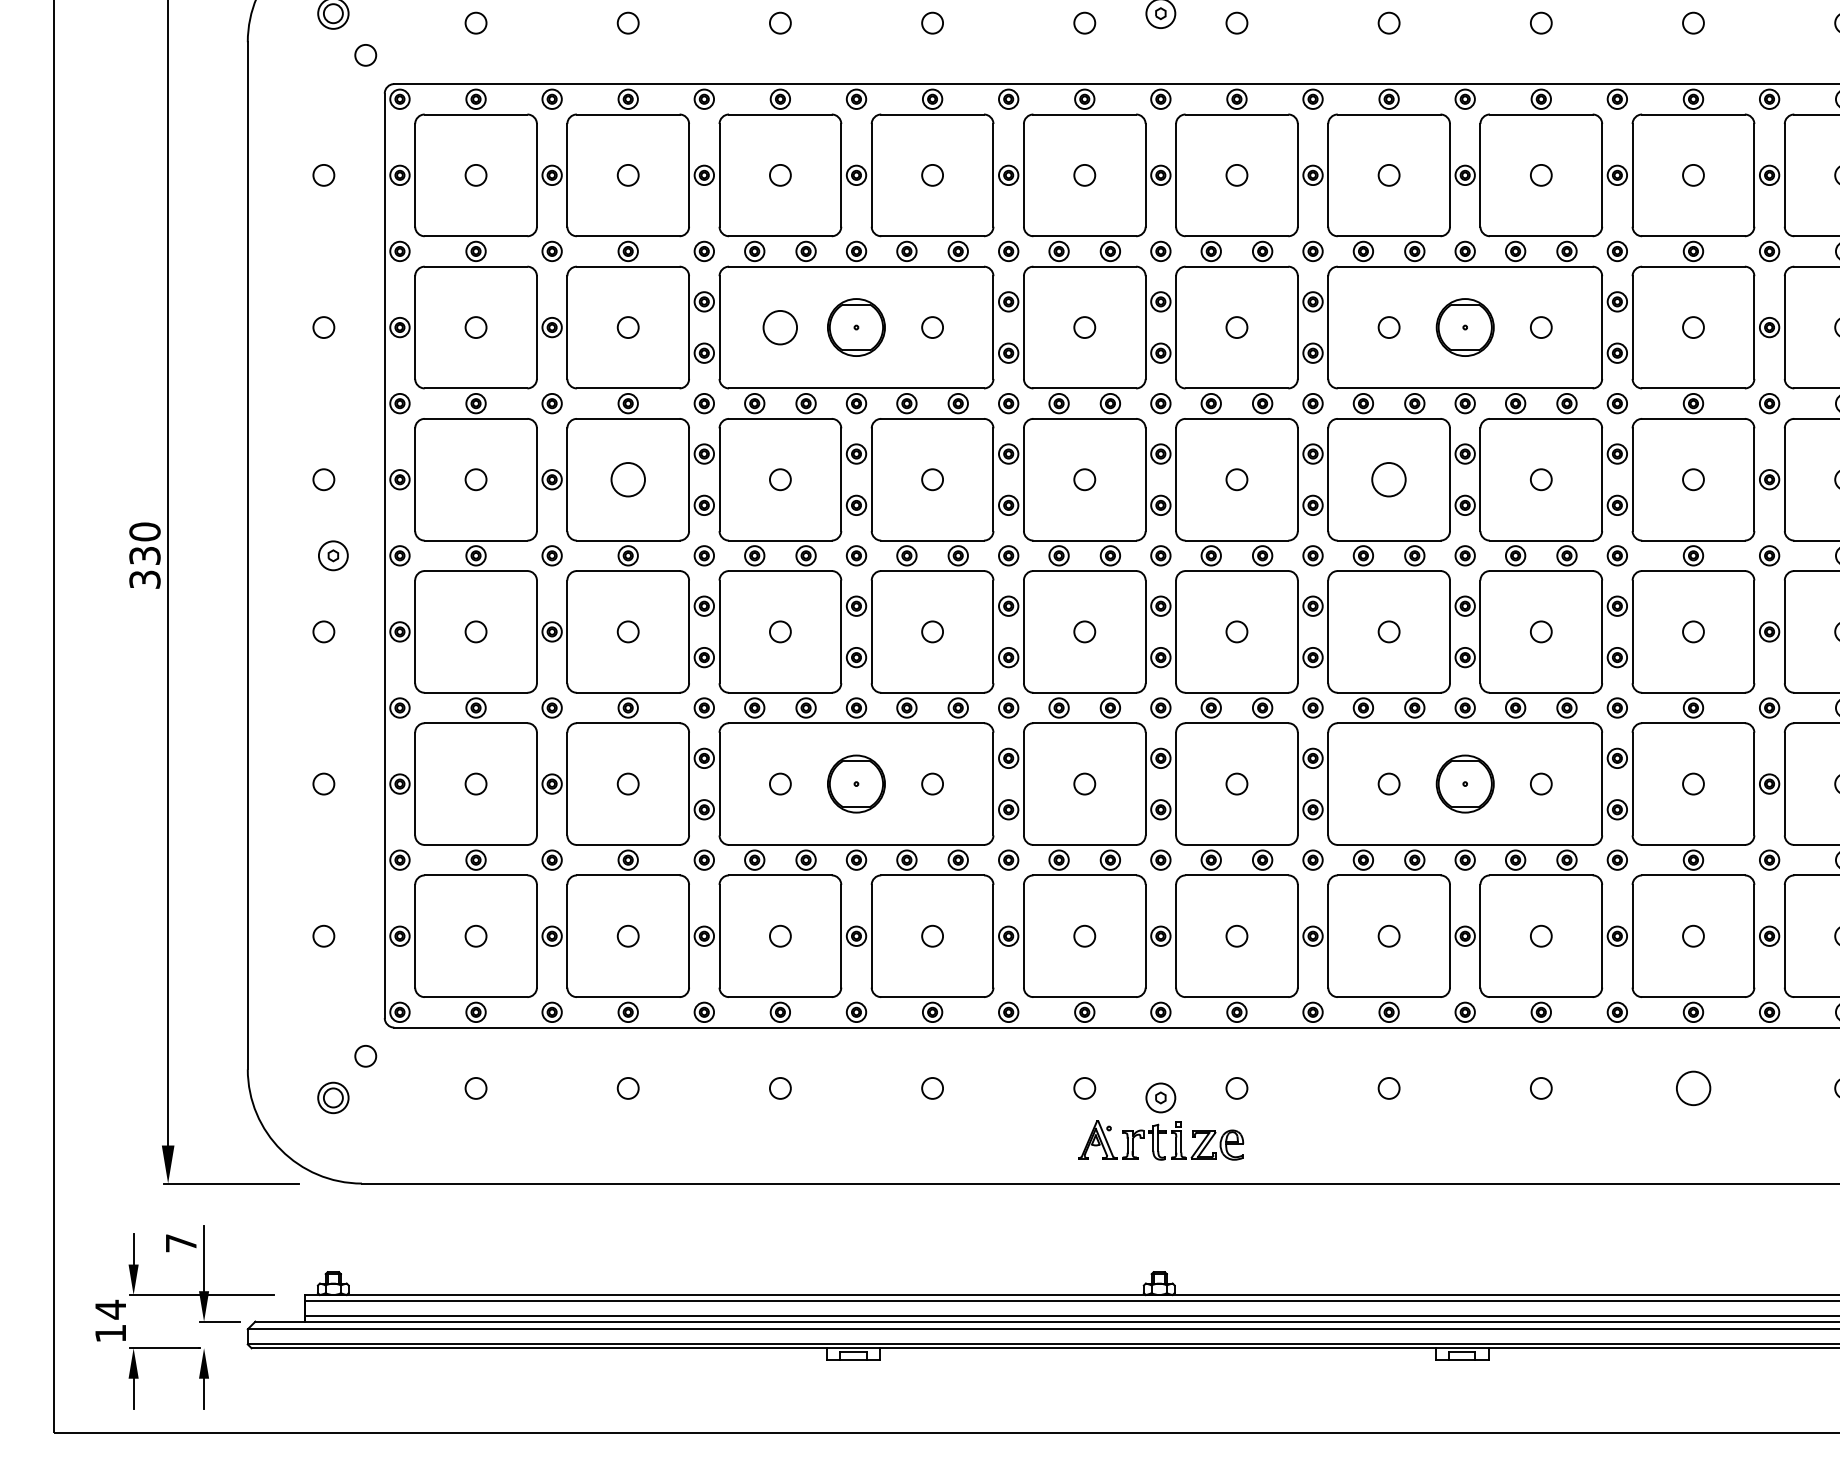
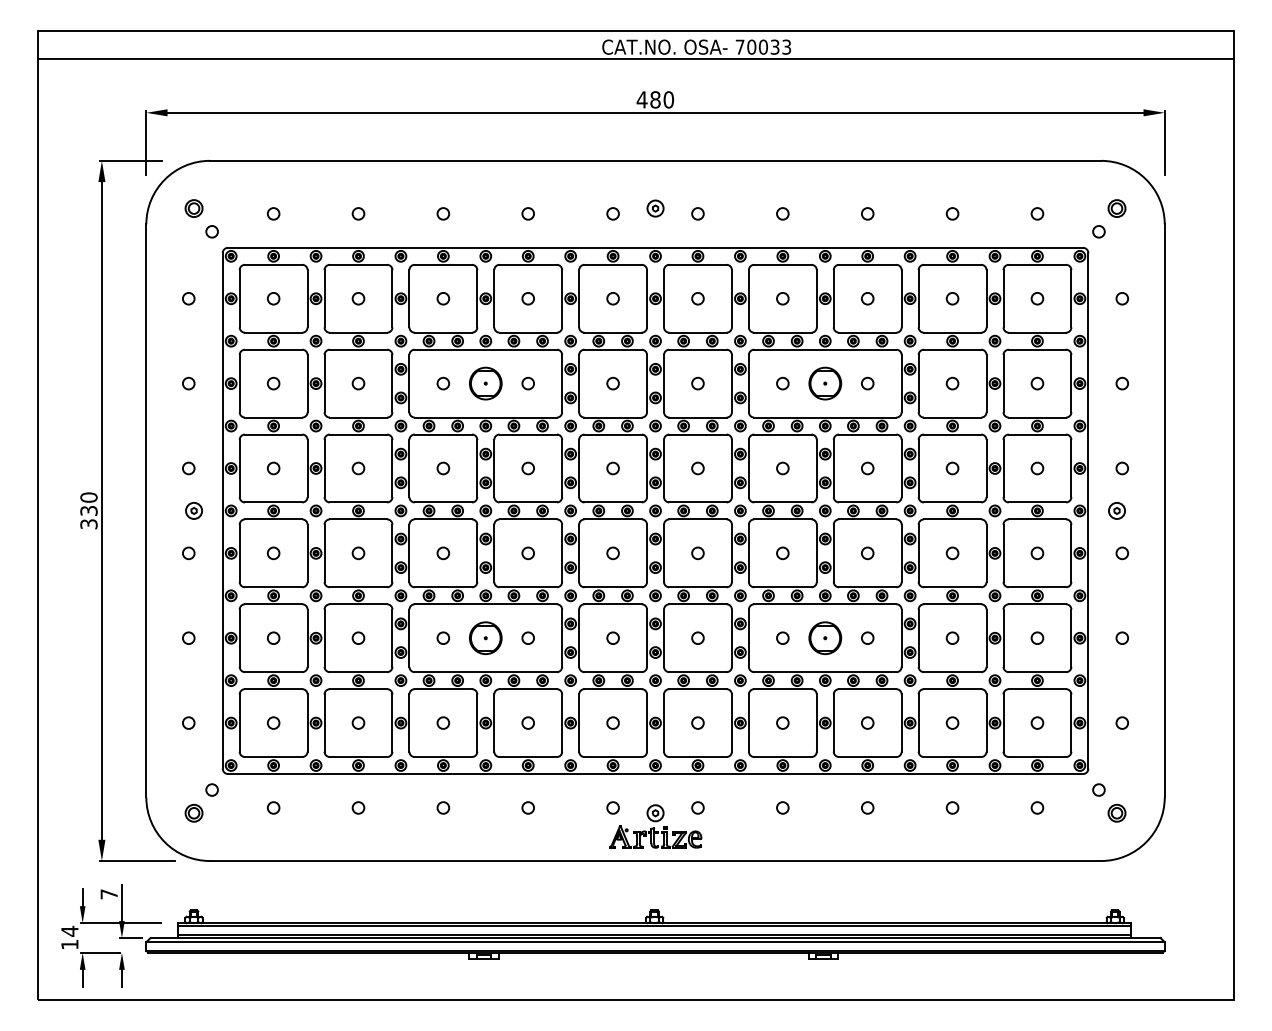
circle: (780, 327) -> (443, 383), size x0.62
circle: (628, 479) -> (358, 468), size x0.62
circle: (1388, 479) -> (782, 468), size x0.62
circle: (1693, 1087) -> (952, 807), size x0.62

